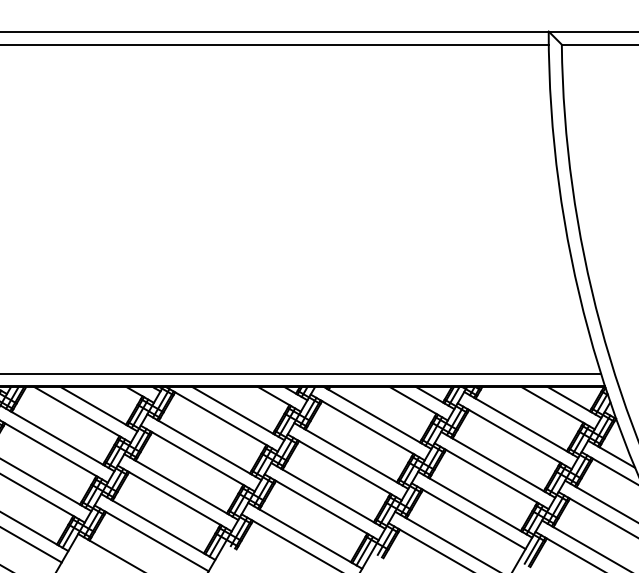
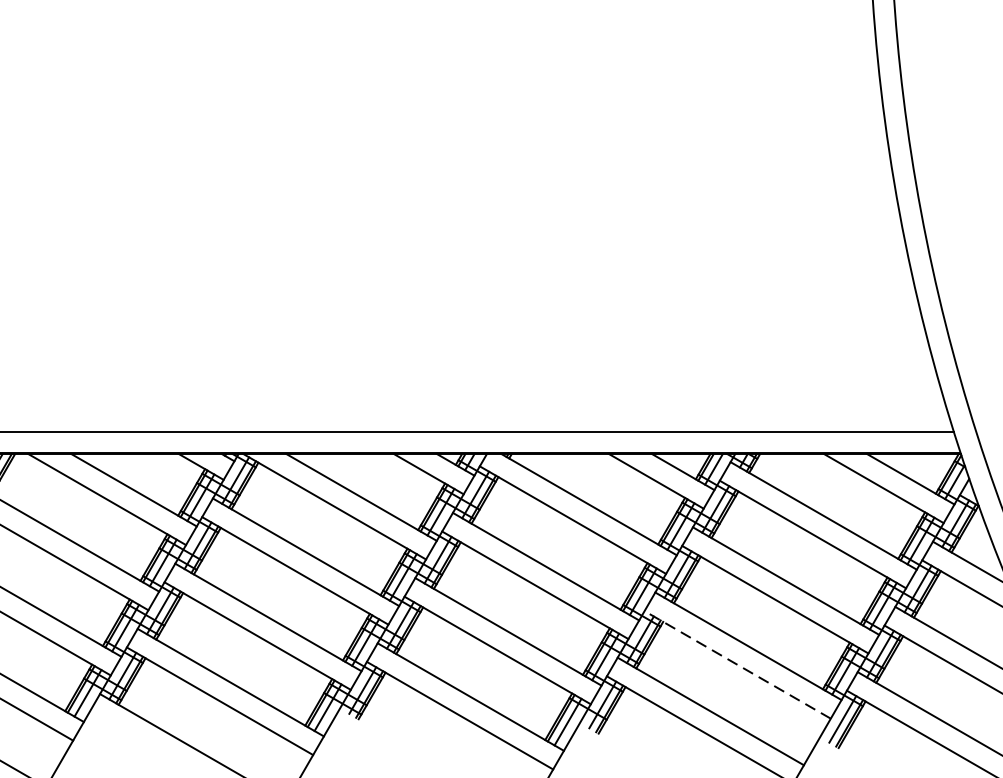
line: (468, 516) -> (737, 665), solid -> dashed

